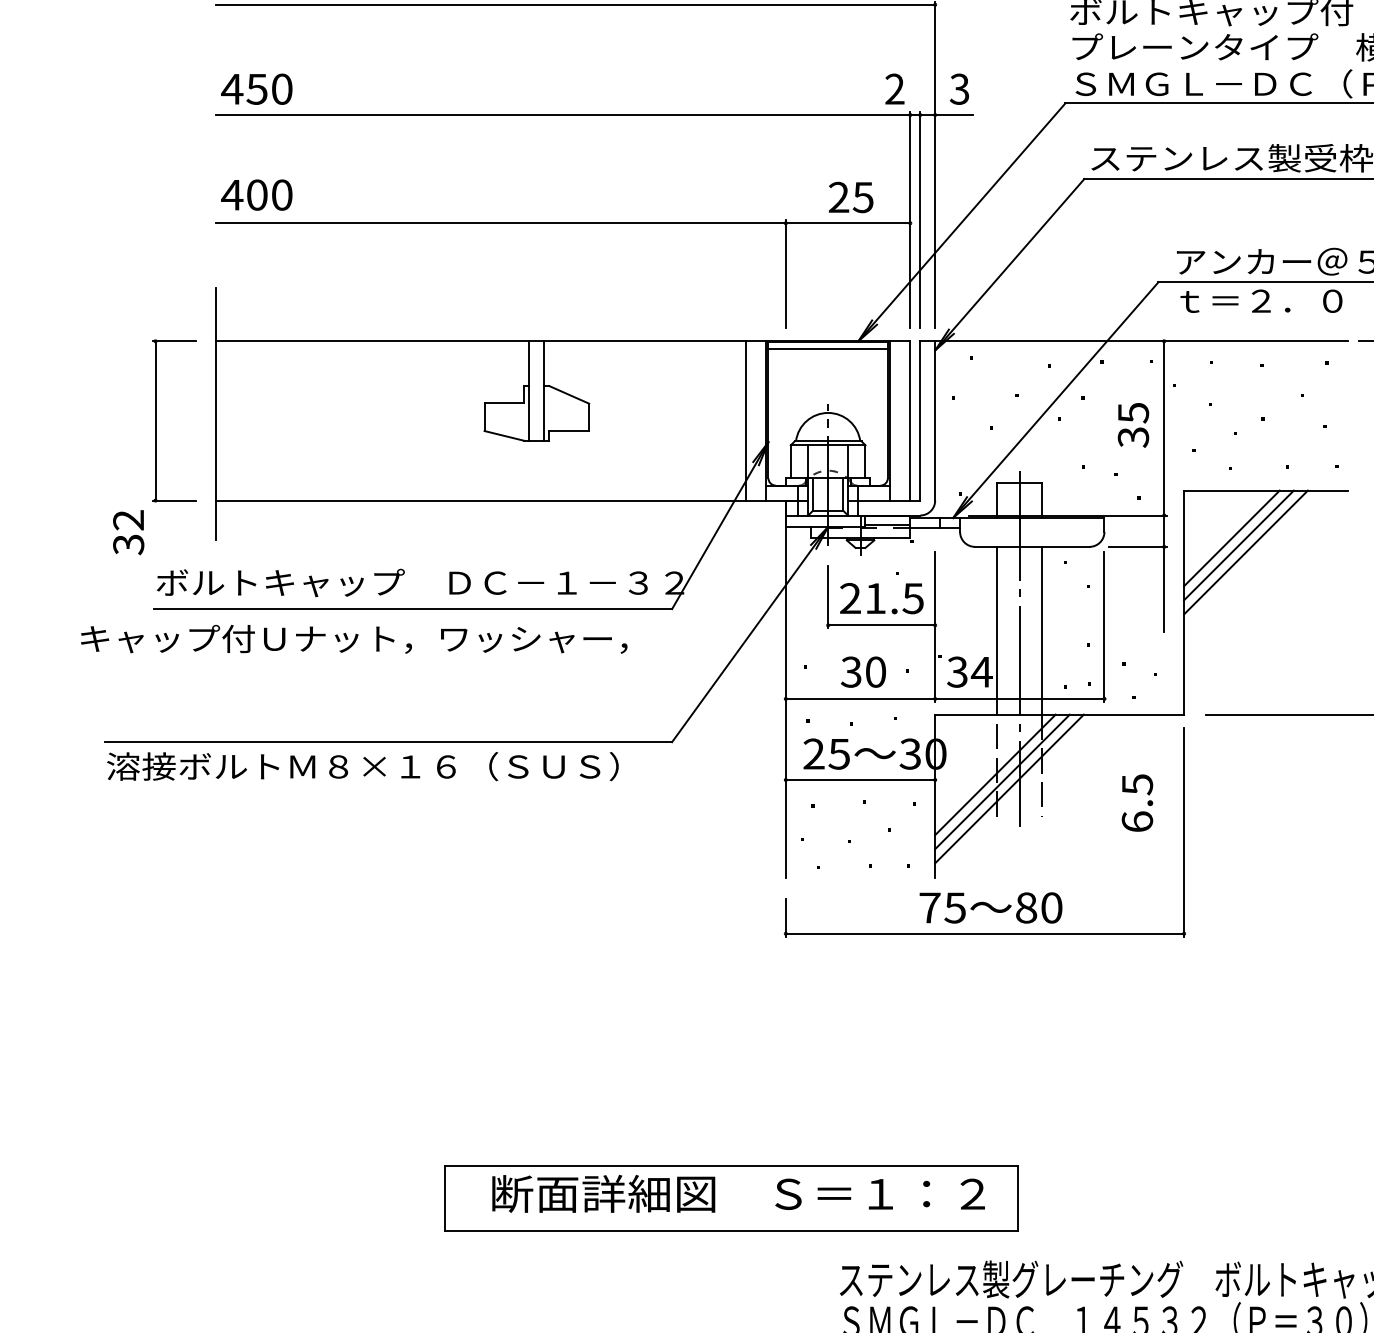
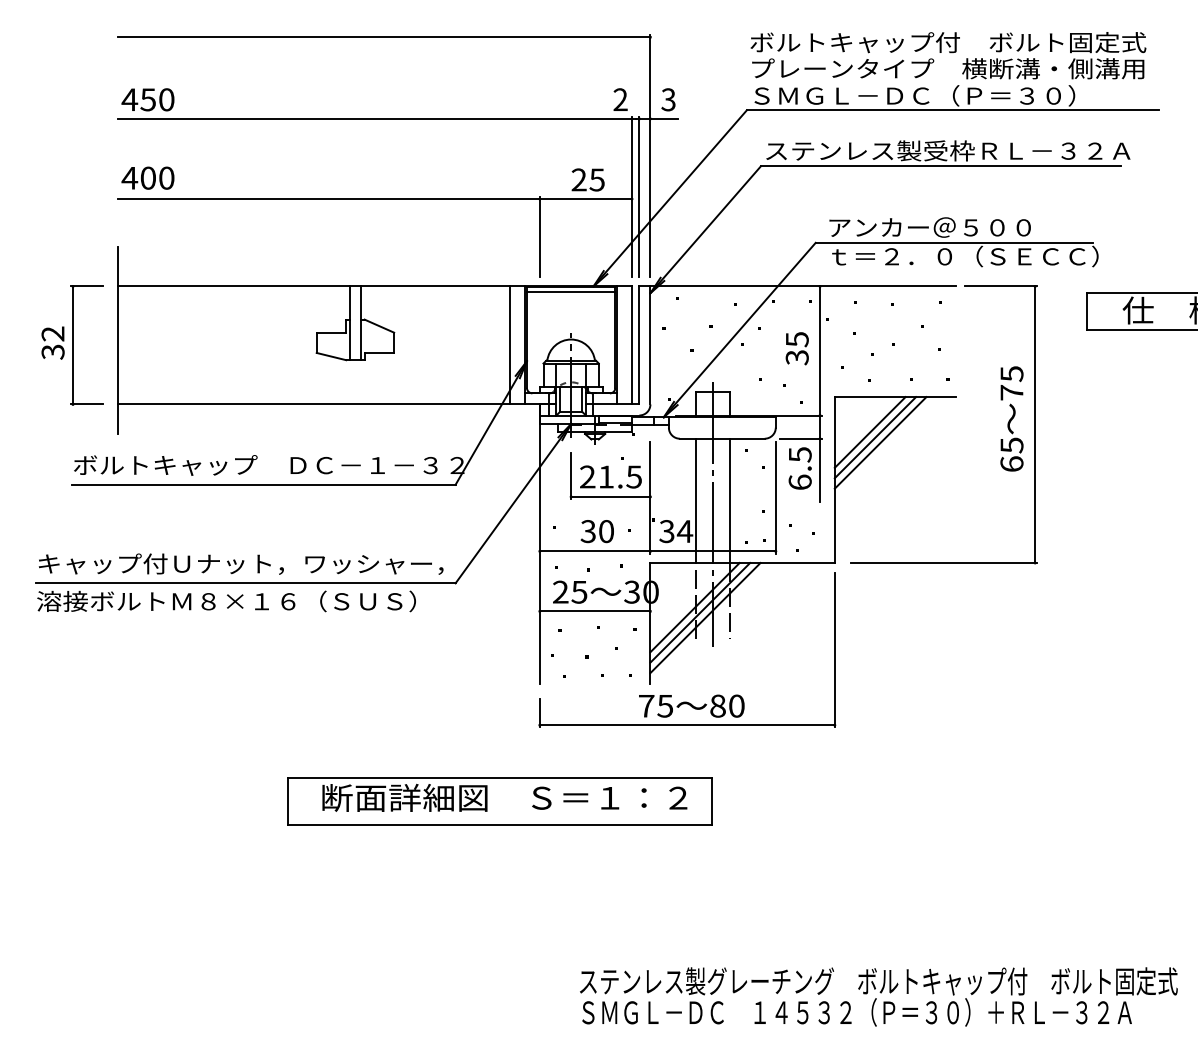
text: (127, 531) -> (52, 342), moved
text: (354, 638) -> (241, 563), moved
text: (1136, 803) -> (799, 468), moved
part: (731, 1198) -> (499, 801), moved

